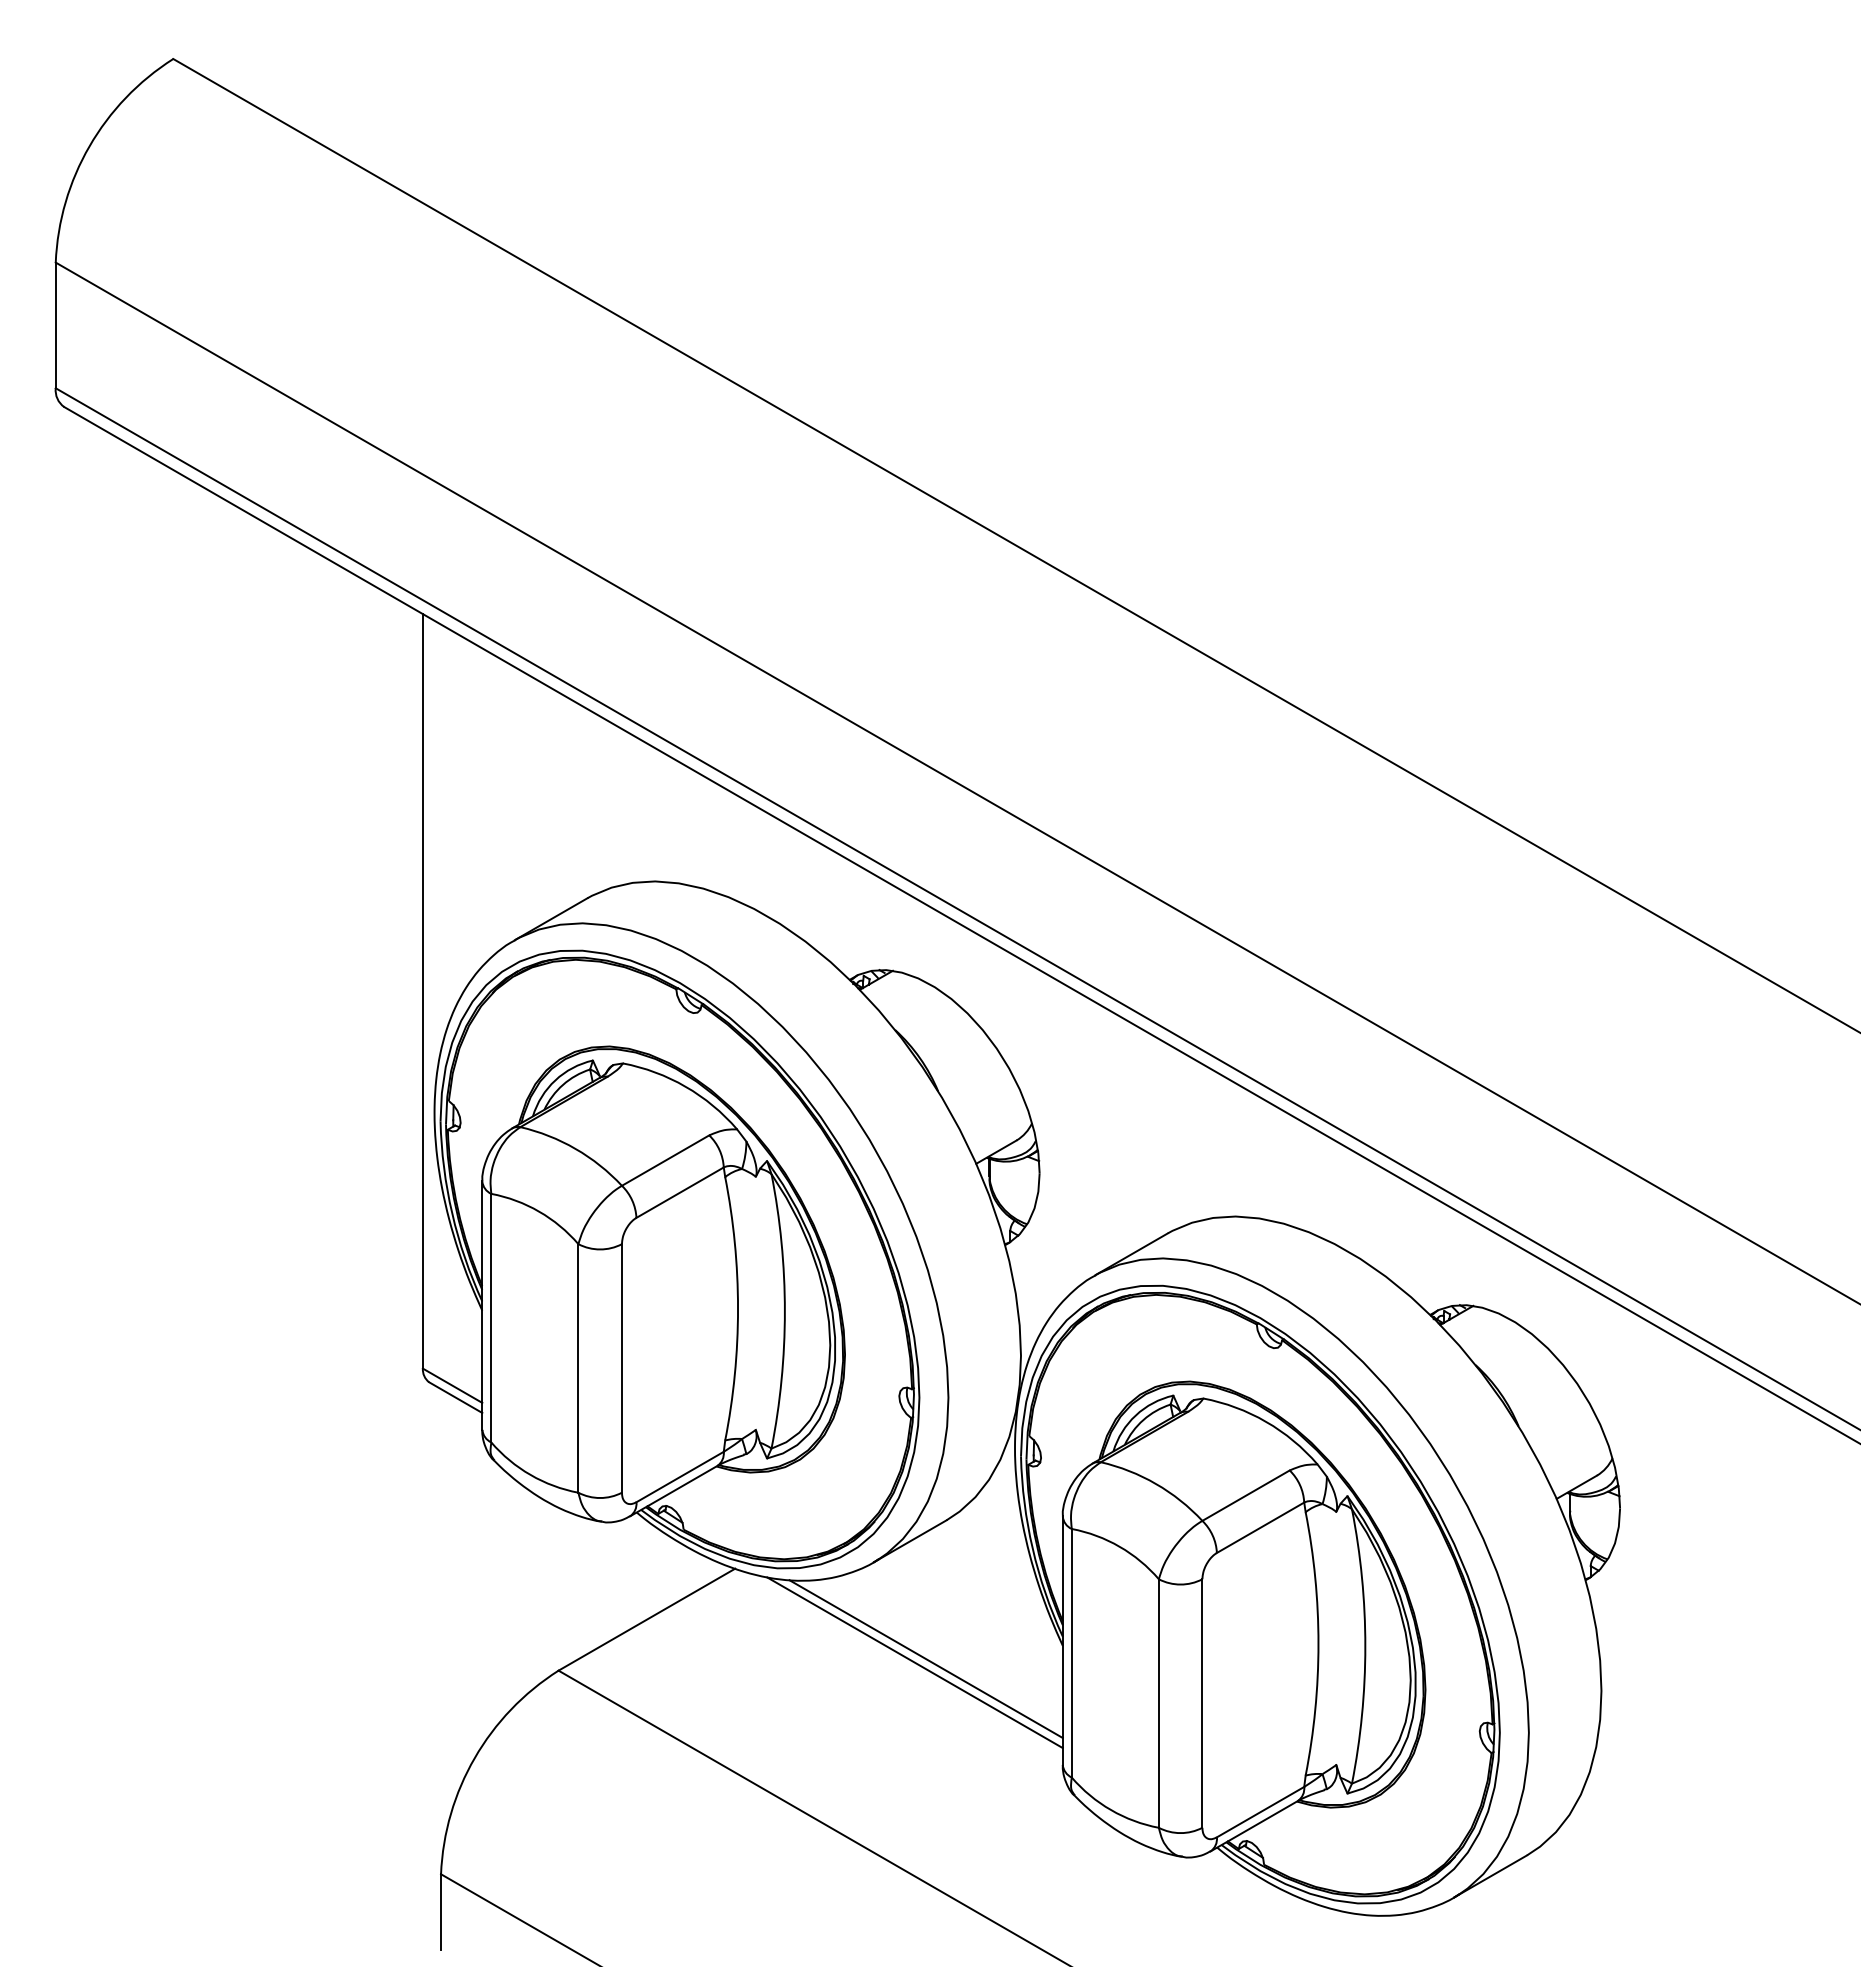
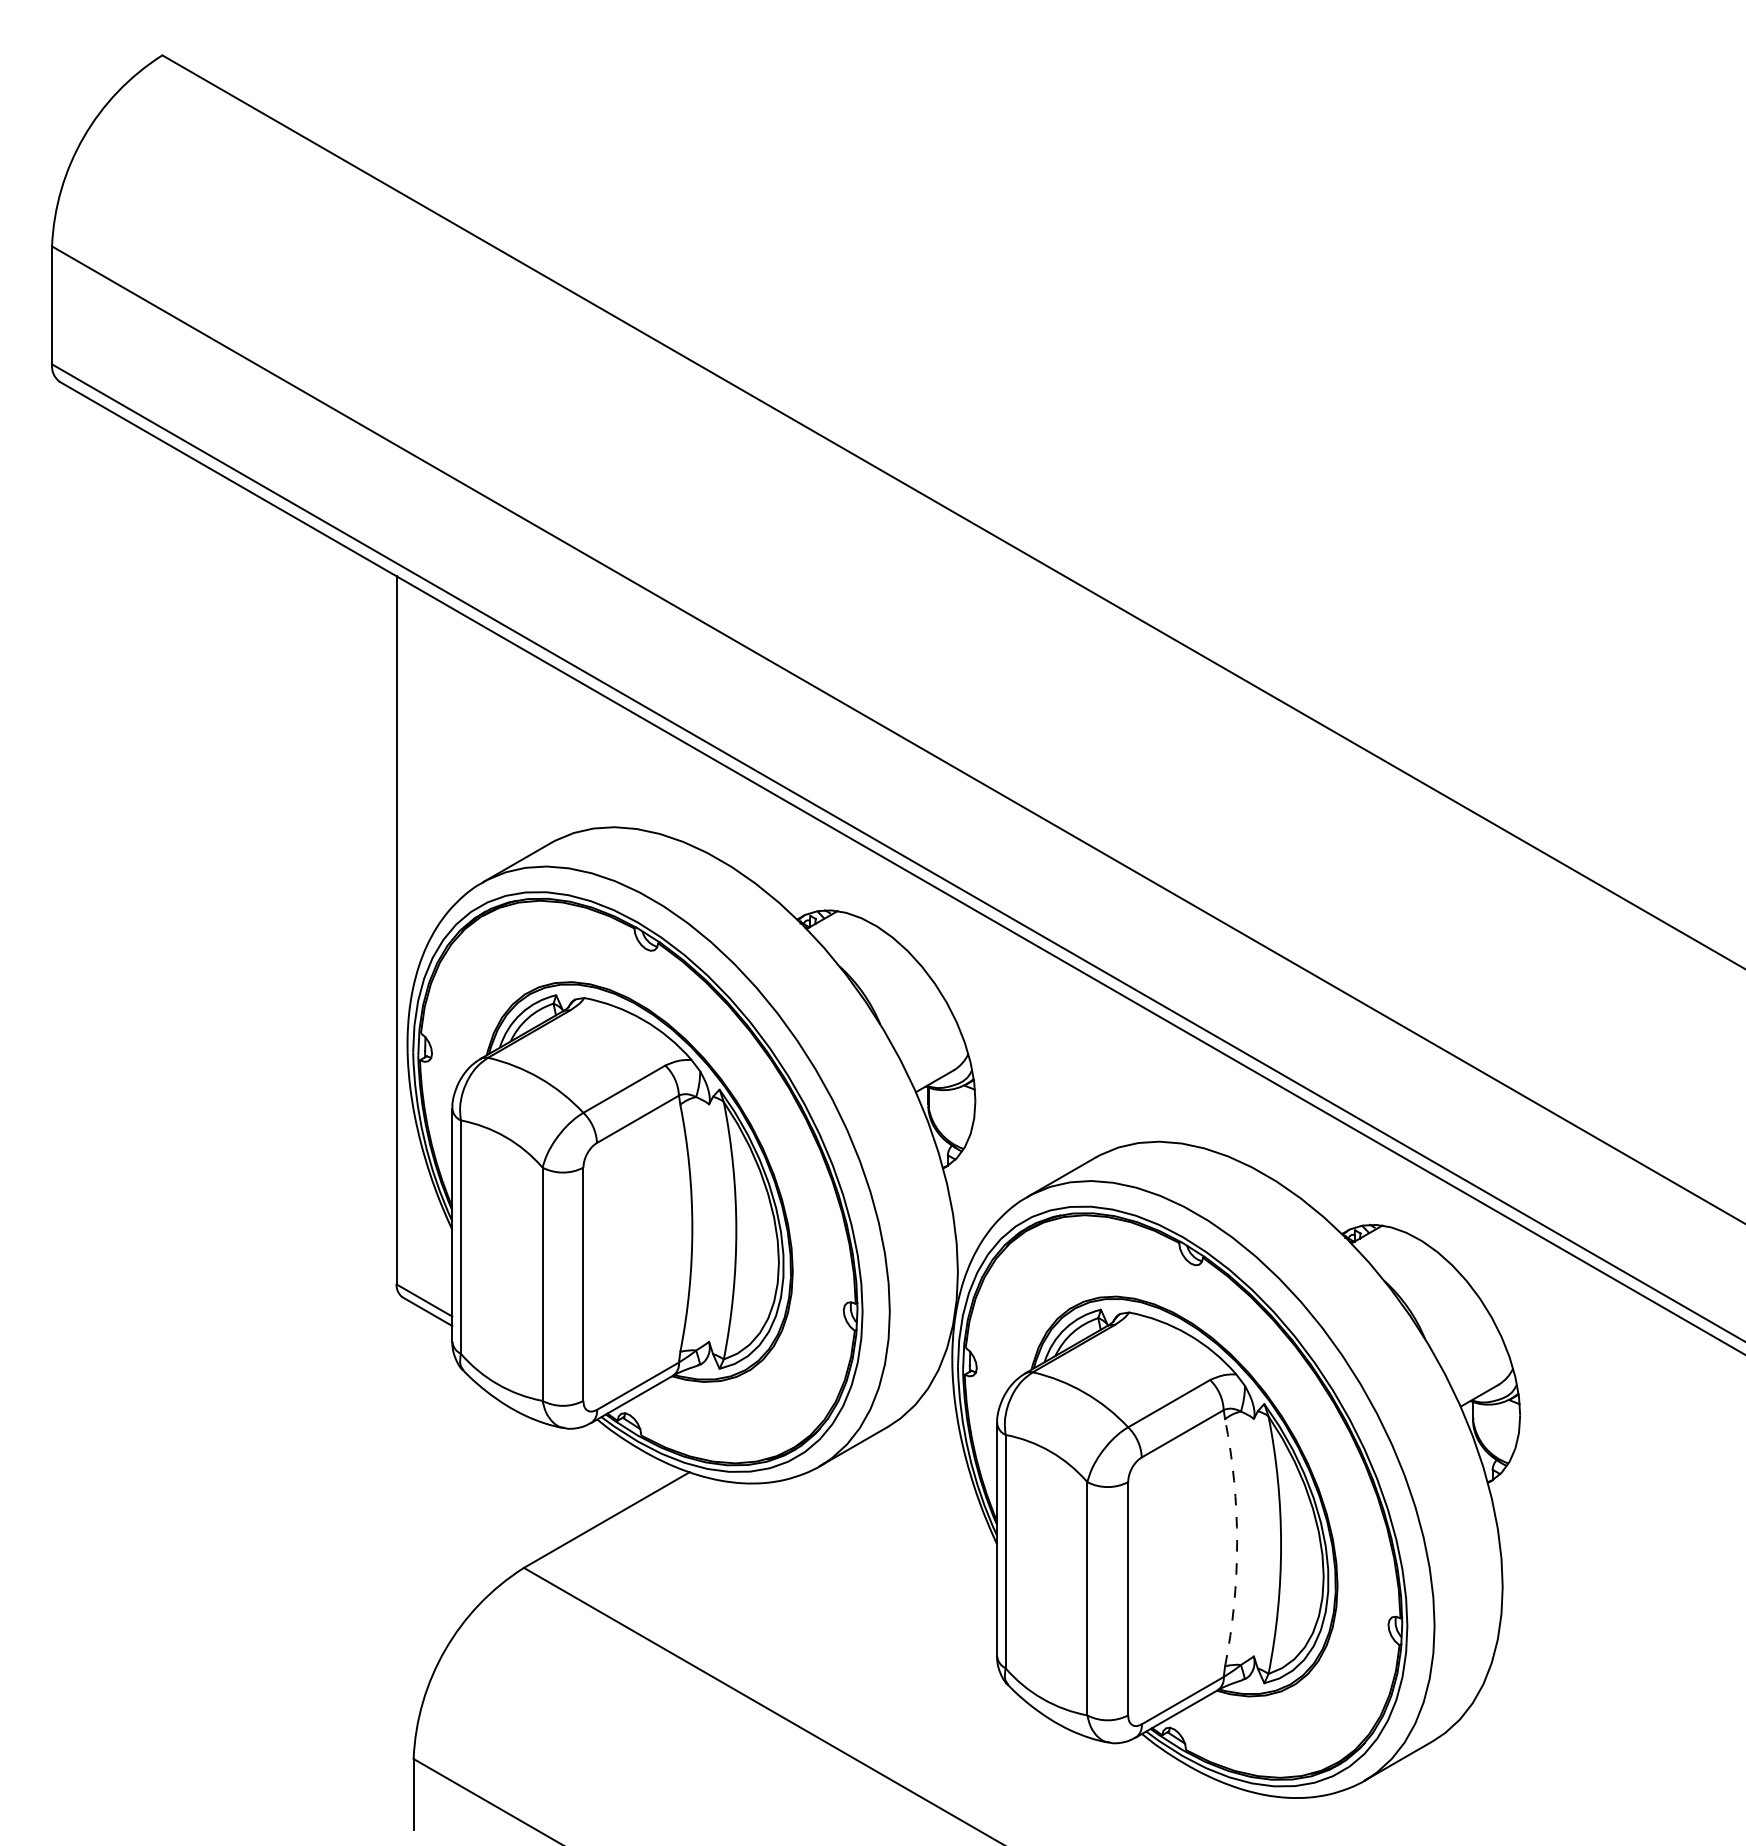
arc: (1318, 1643) -> (1237, 1542), solid -> dashed
line: (925, 1659) -> (868, 1557), removed
line: (914, 1662) -> (857, 1560), removed

